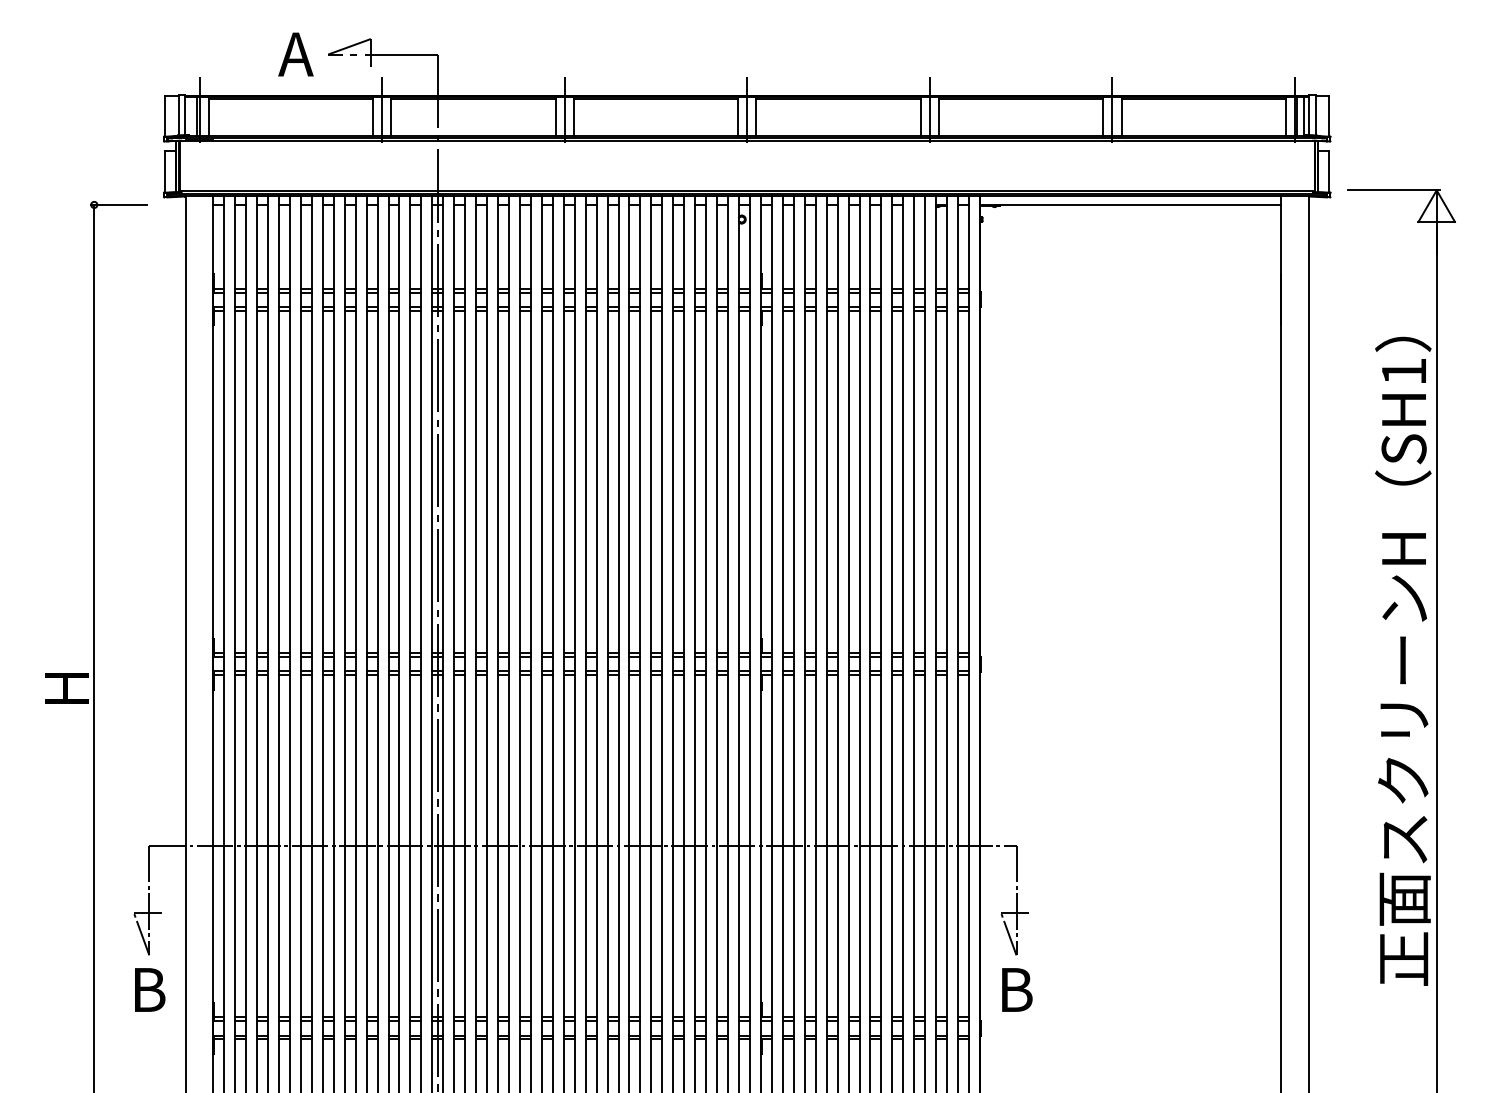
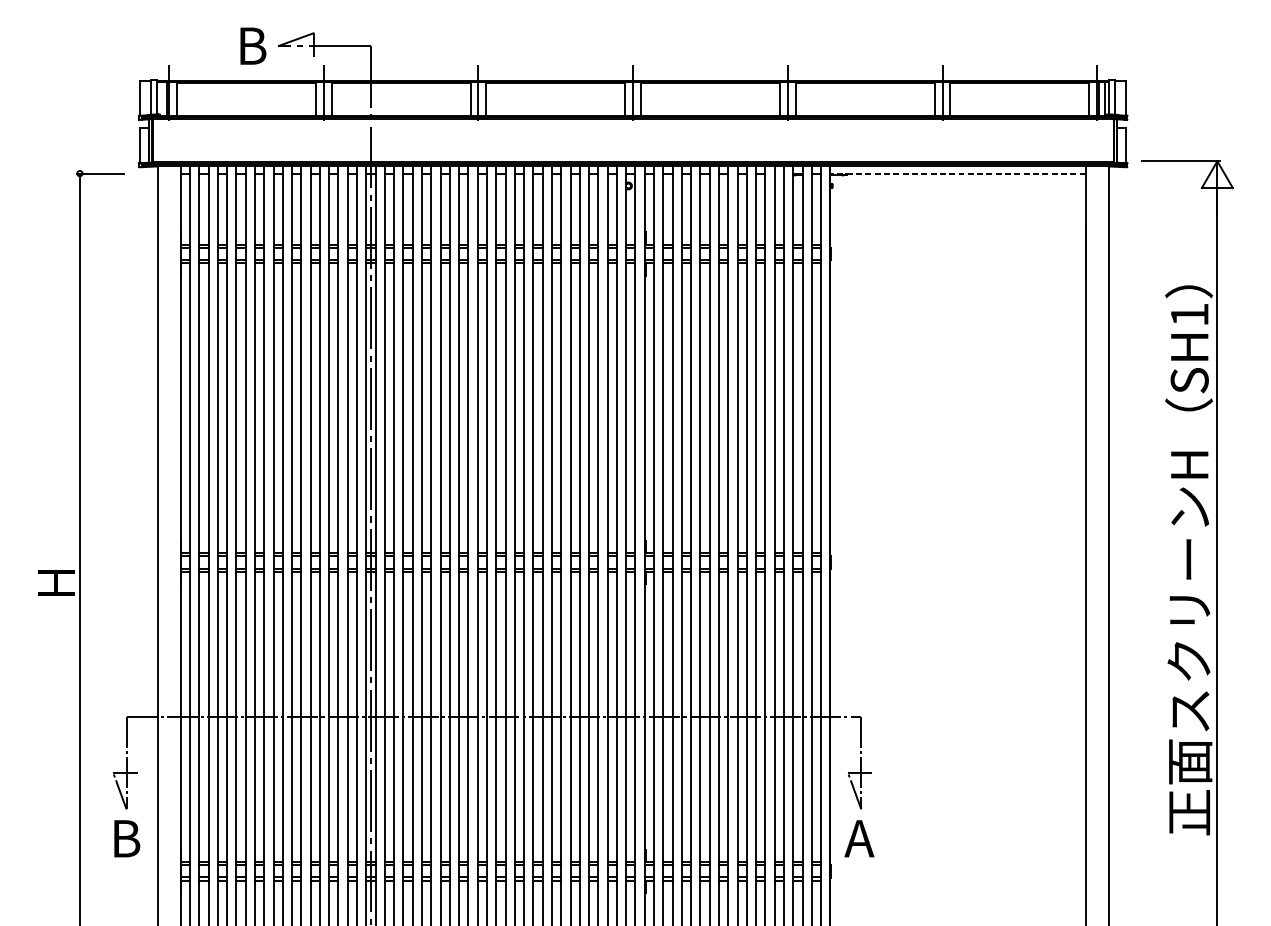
text: (296, 54) -> (251, 46), A -> B
line: (1130, 204) -> (957, 173), solid -> dashed
text: (1014, 989) -> (859, 838), B -> A

